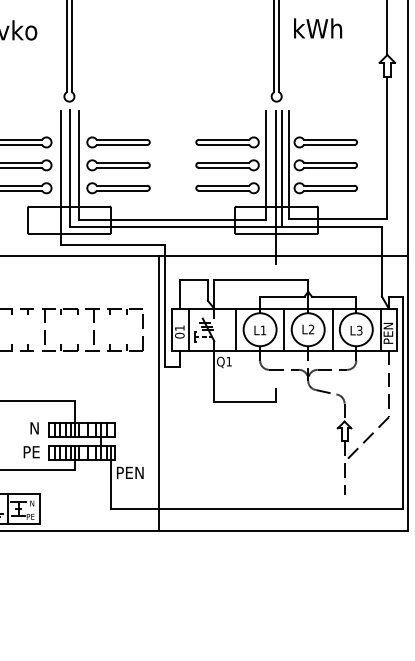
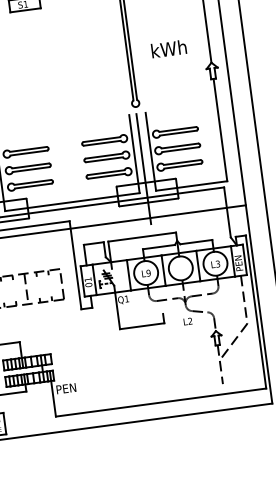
text: (318, 28) -> (169, 48), moved
line: (282, 169) -> (146, 155), removed
text: (308, 329) -> (188, 321), moved
text: (263, 330) -> (148, 273), L1 -> L9
line: (159, 392) -> (79, 327), removed

